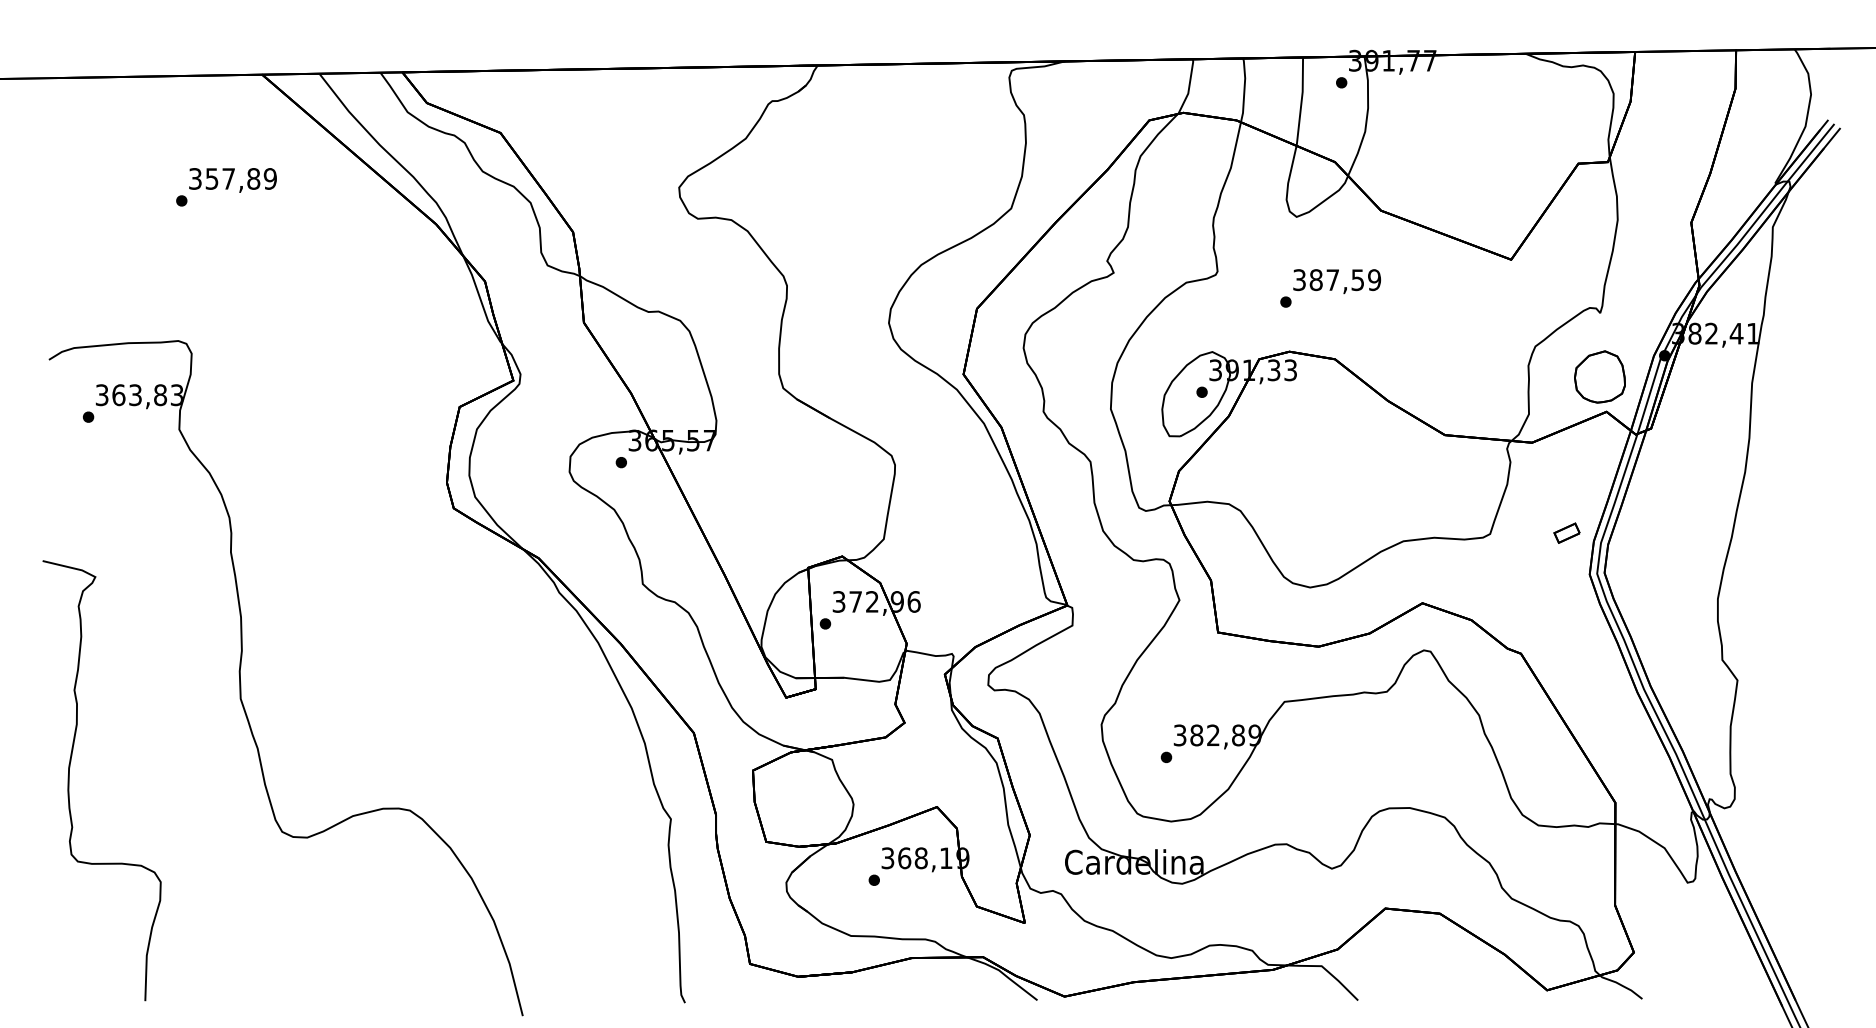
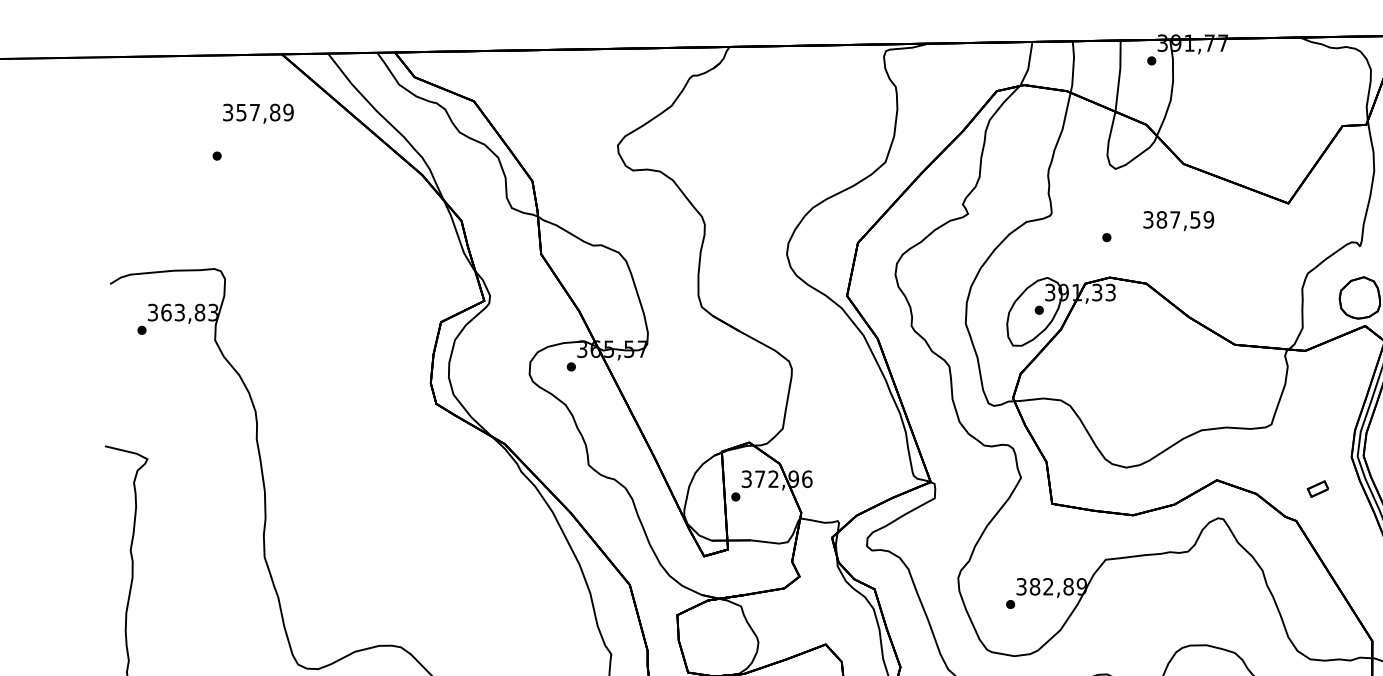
text: (232, 180) -> (258, 113), moved
text: (1336, 281) -> (1178, 221), moved
part: (1566, 532) -> (1317, 488), moved

